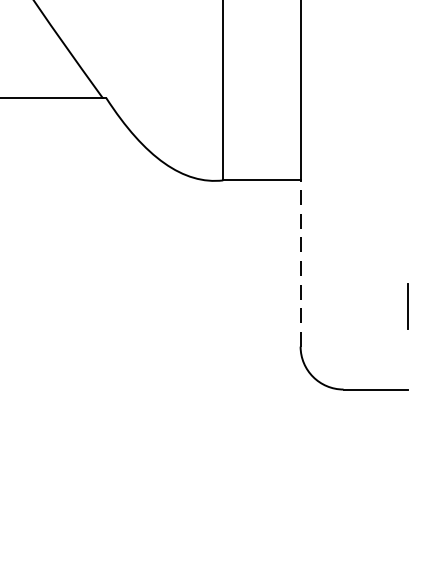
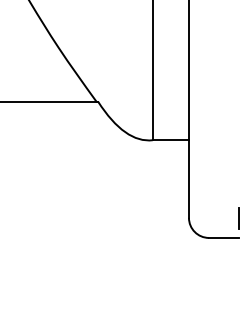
line: (299, 264) -> (188, 179), dashed -> solid
line: (406, 307) -> (238, 218), moved

